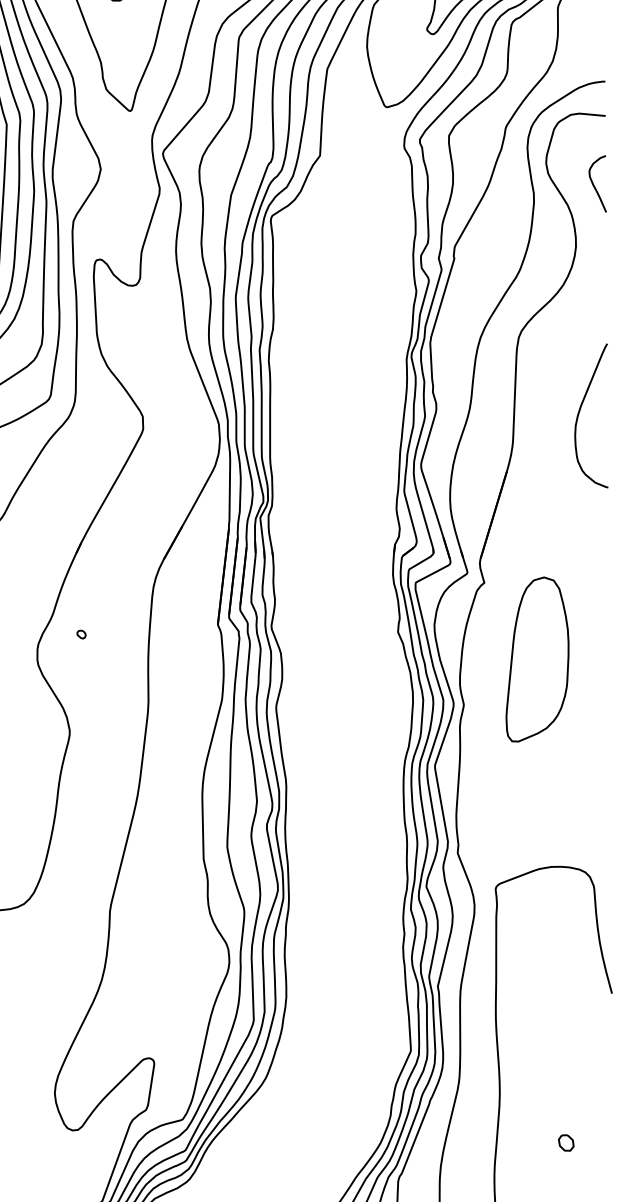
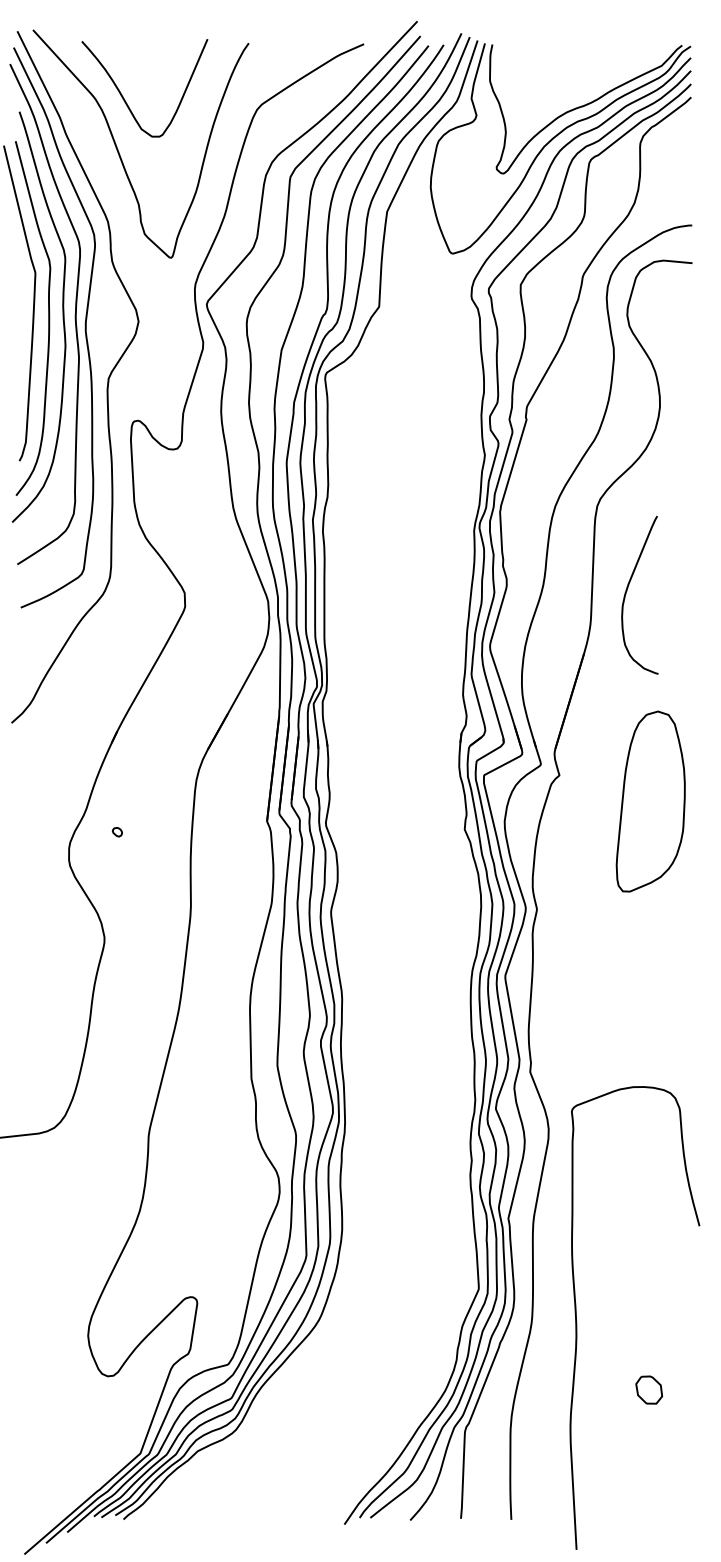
curve: (594, 185) -> (680, 339), removed
curve: (580, 412) -> (627, 591), moved
part: (537, 659) -> (650, 801), moved
part: (566, 1142) -> (649, 1389), size x1.6

